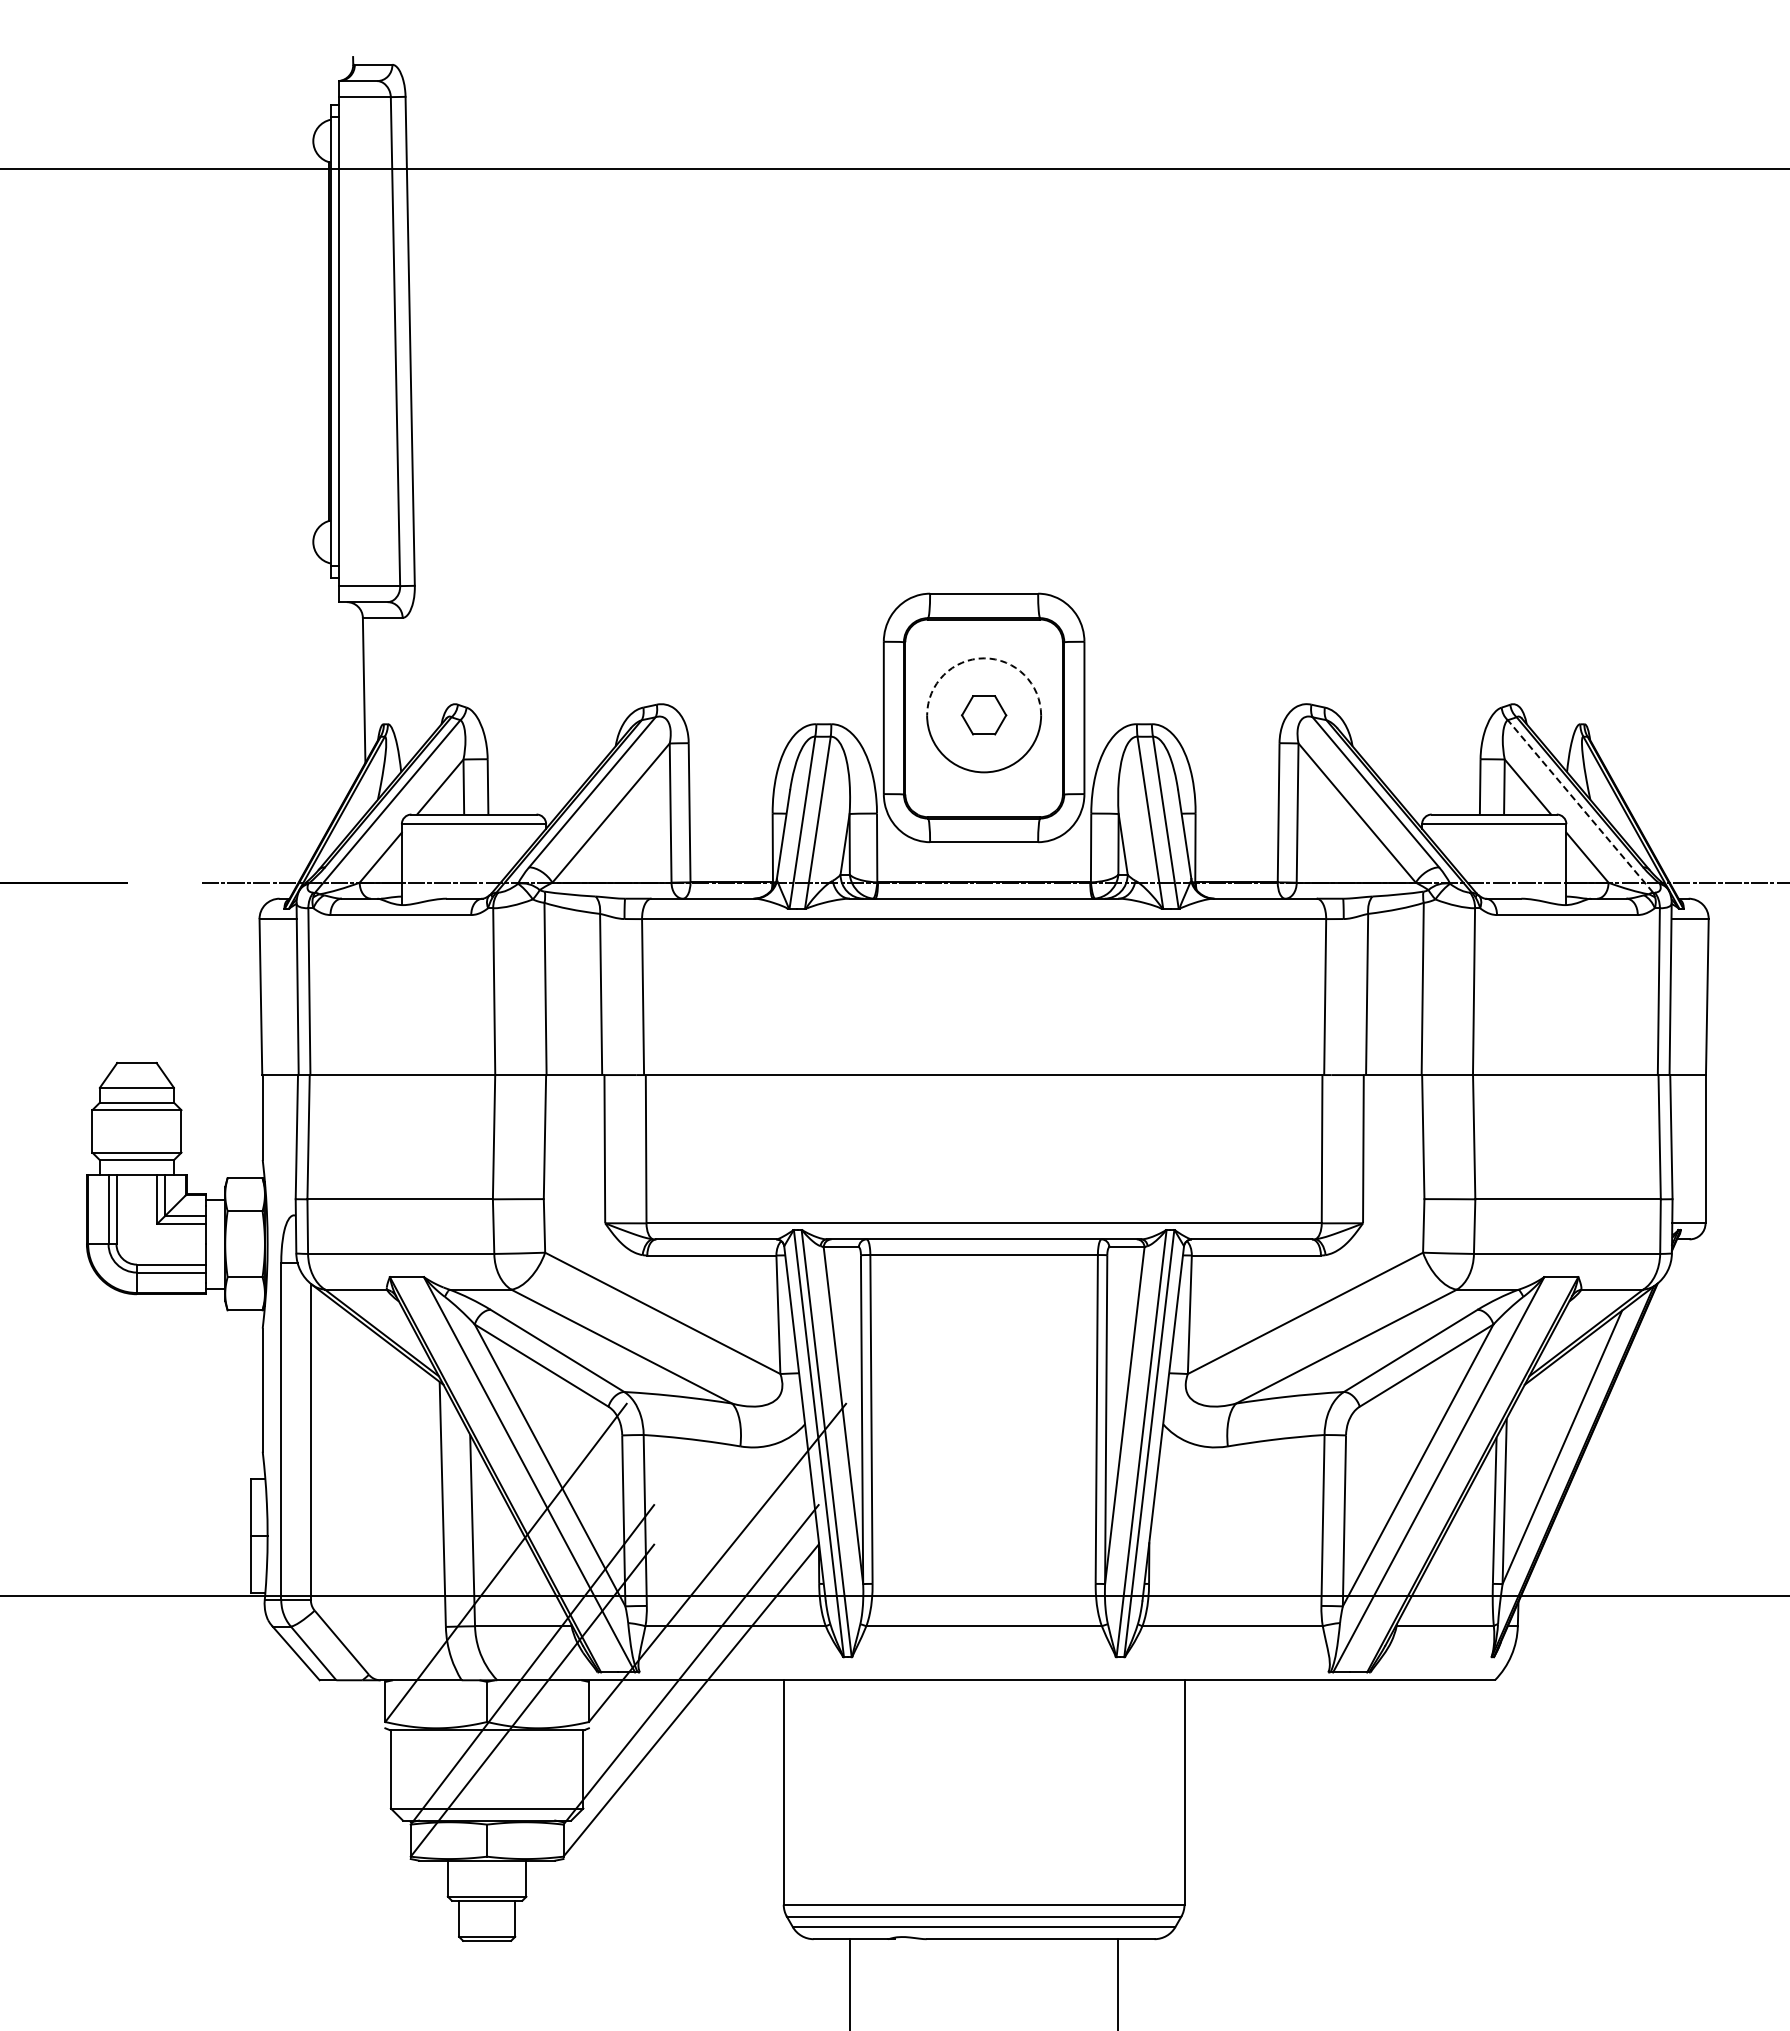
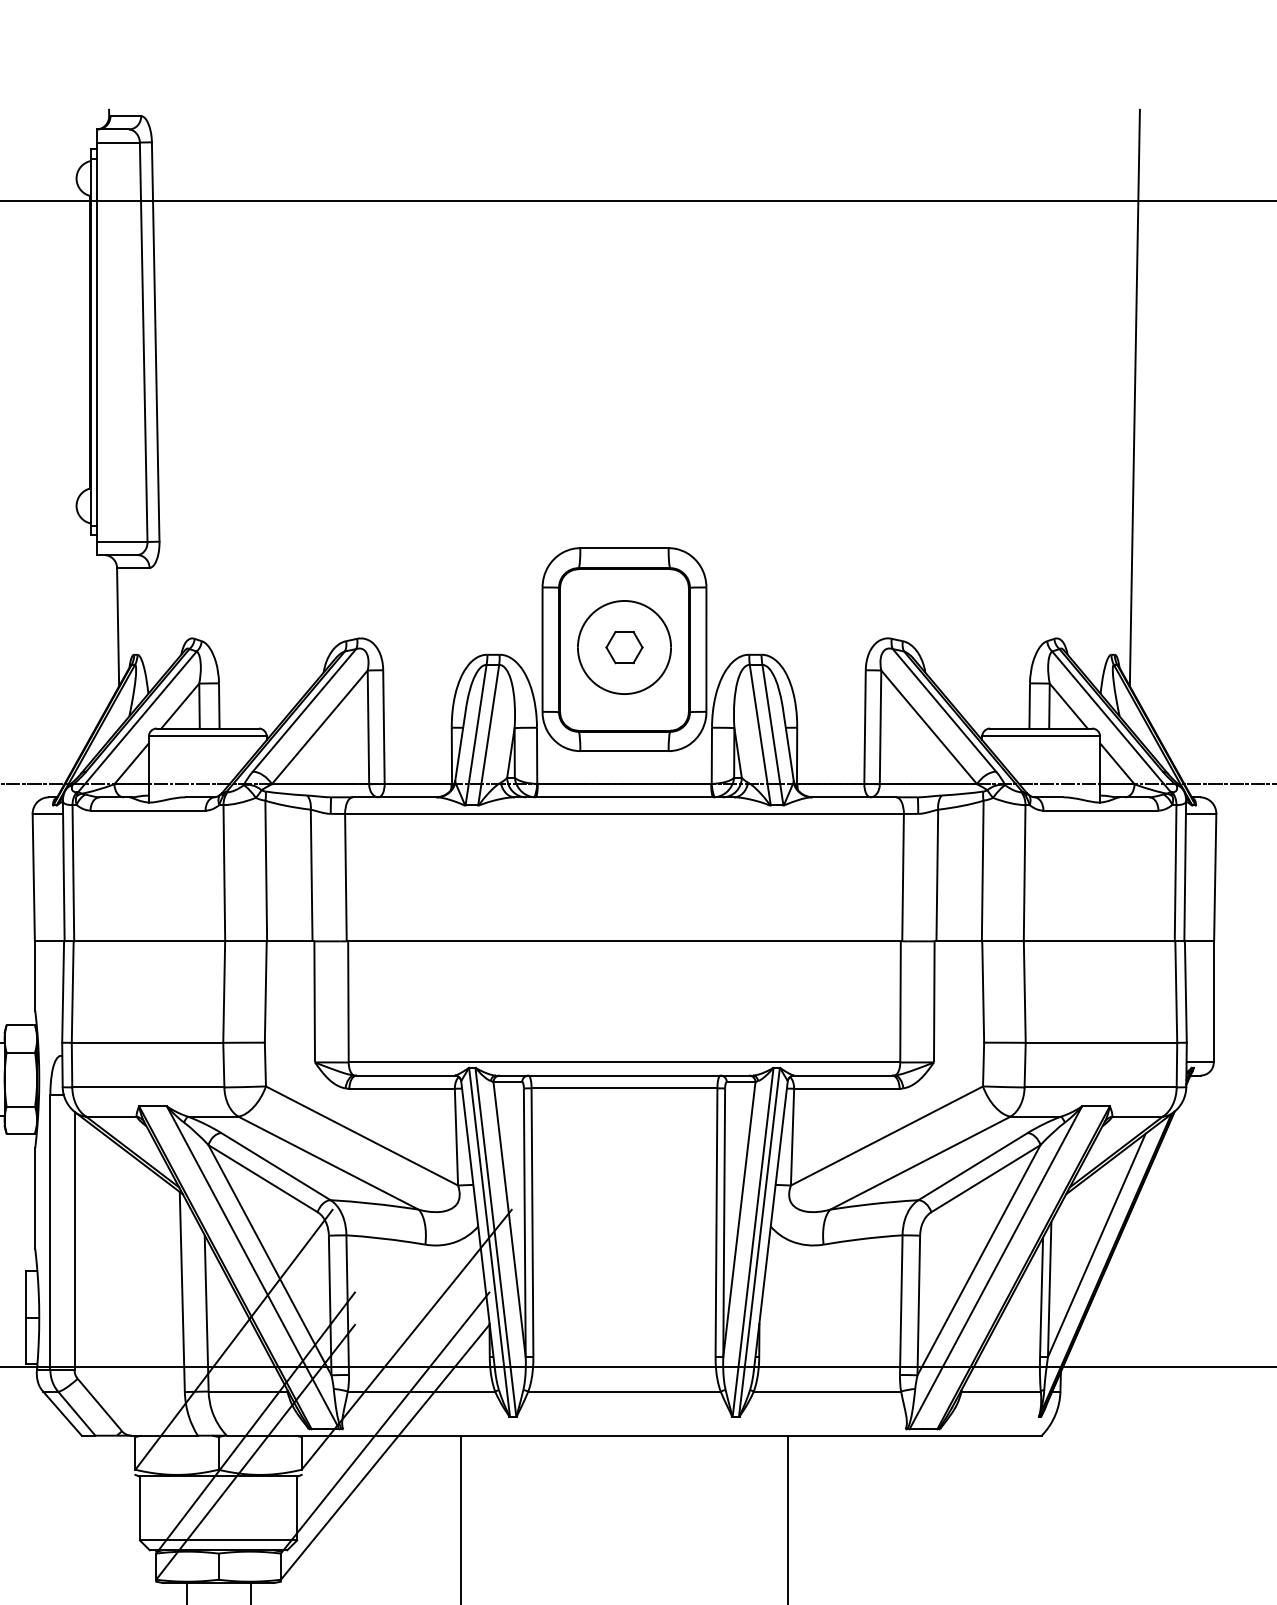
line: (1608, 409) -> (1134, 397), added
arc: (984, 658) -> (624, 601), dashed -> solid
line: (1580, 806) -> (1111, 721), dashed -> solid

